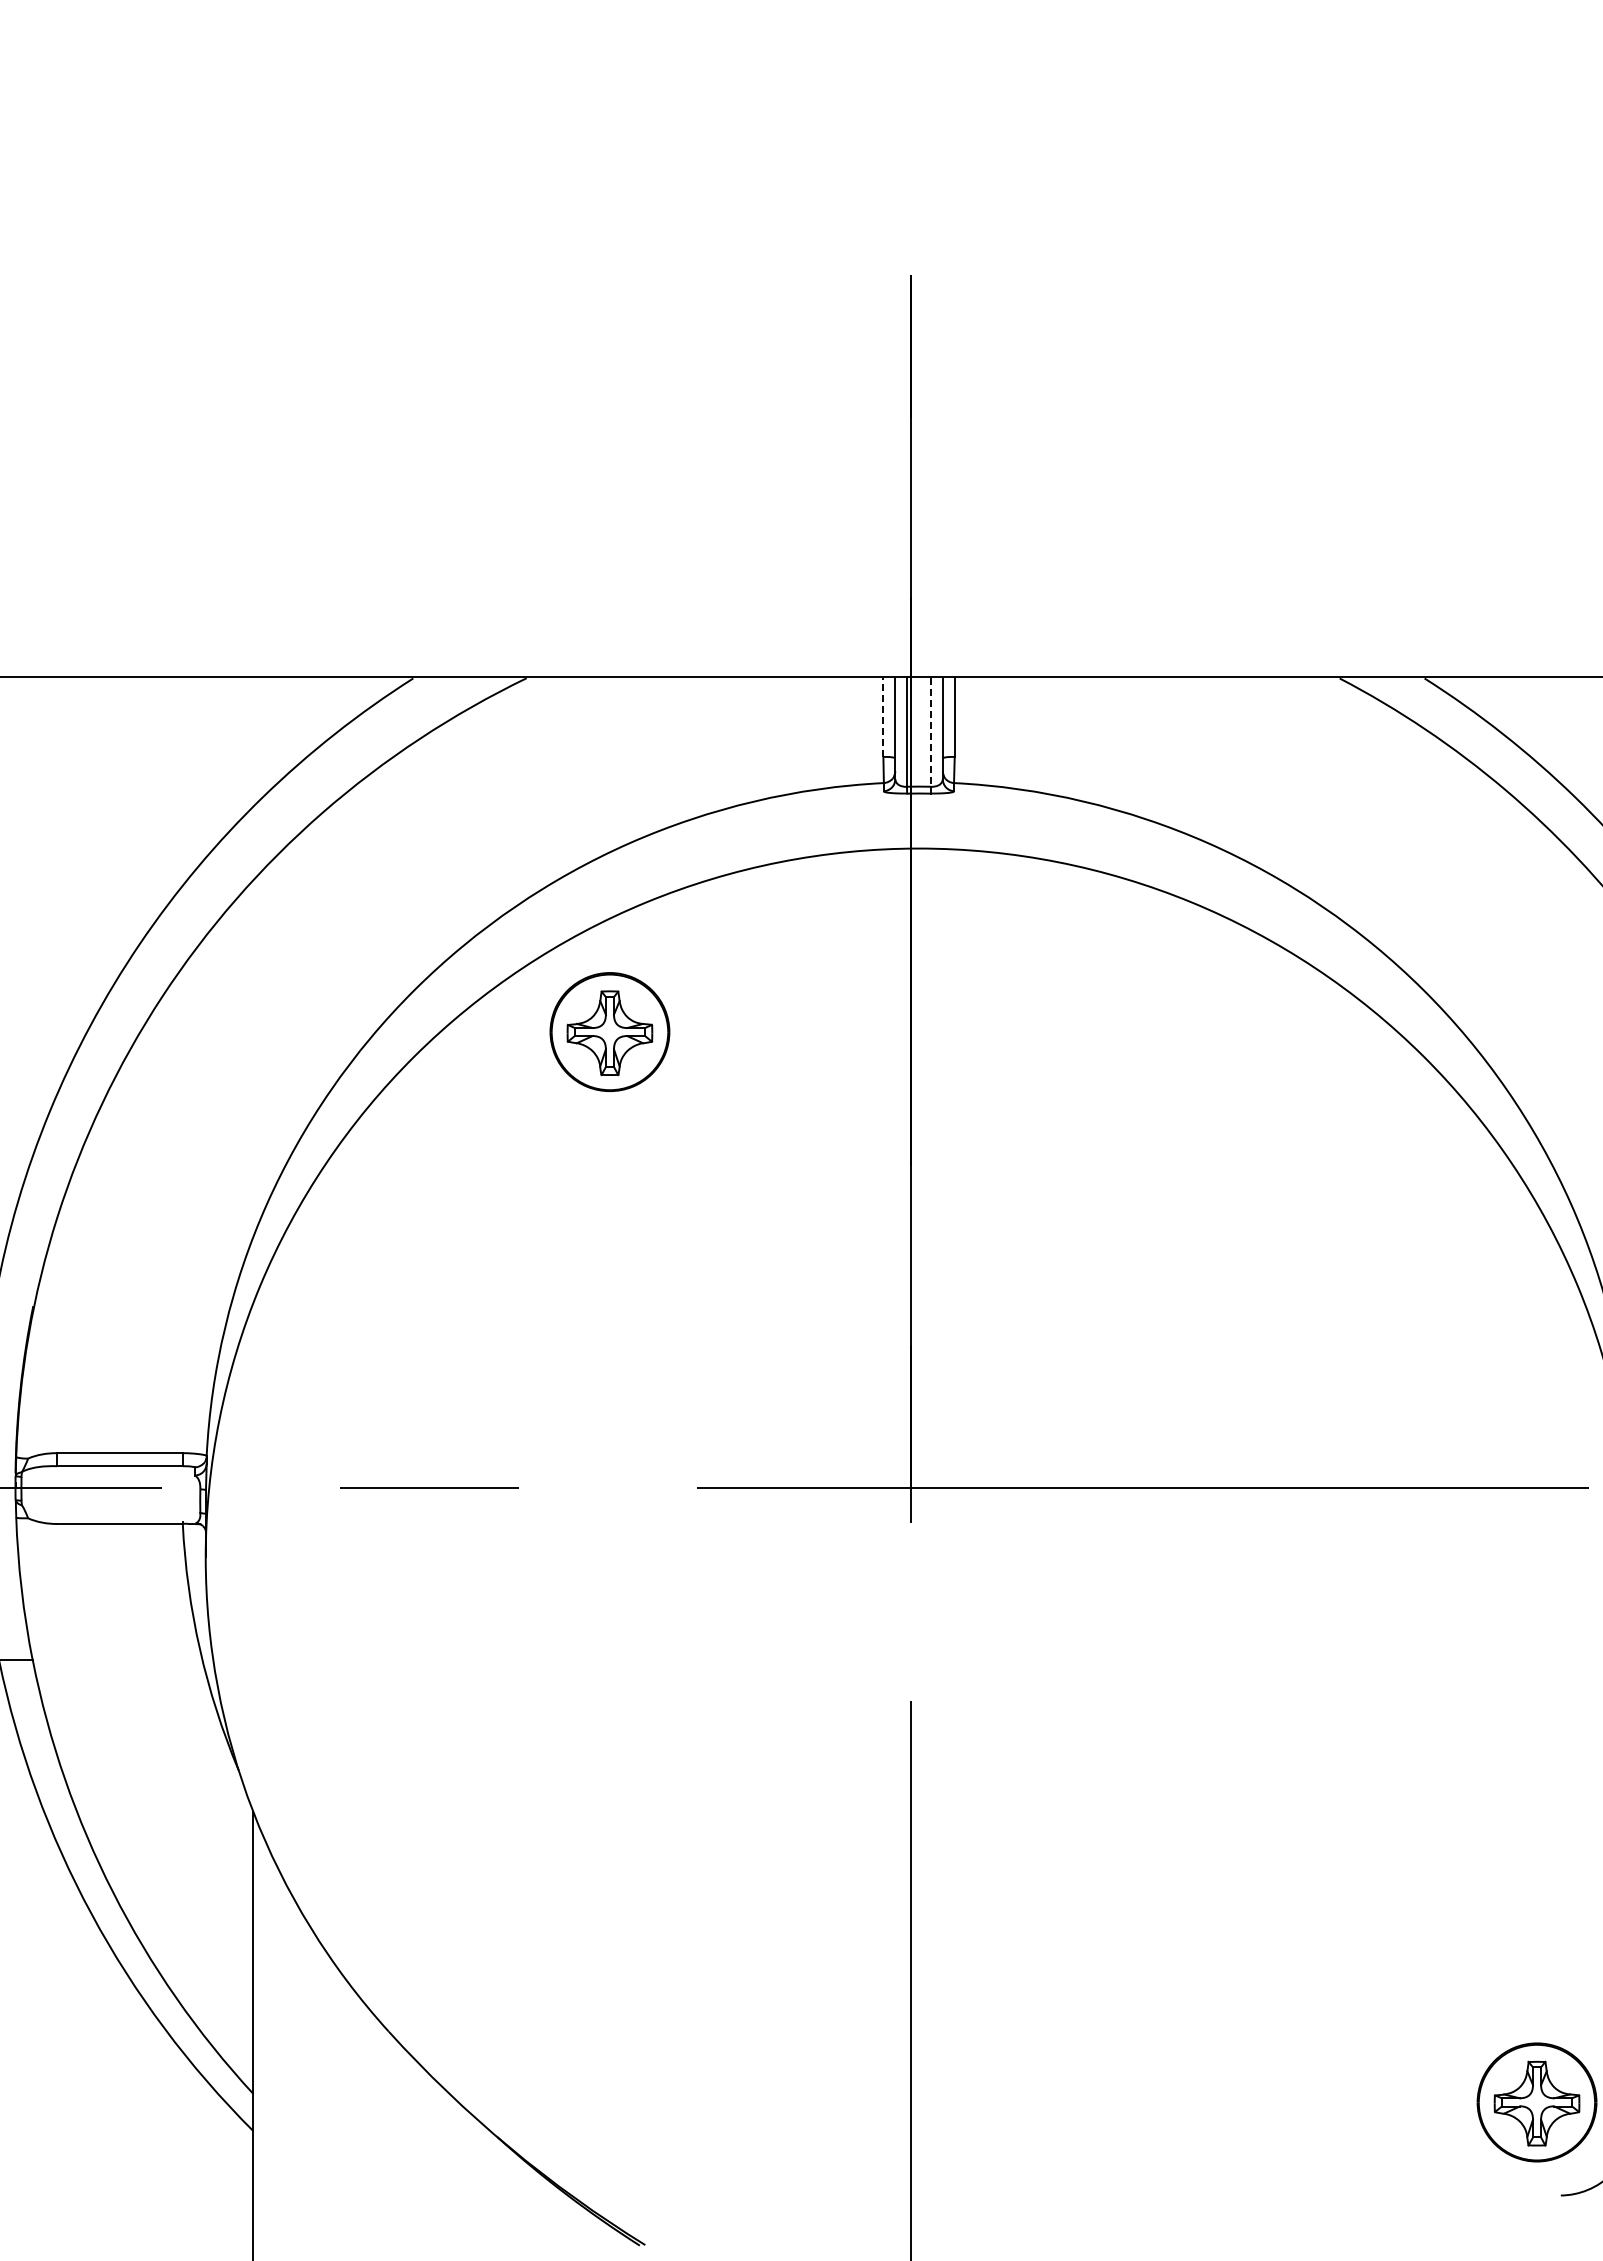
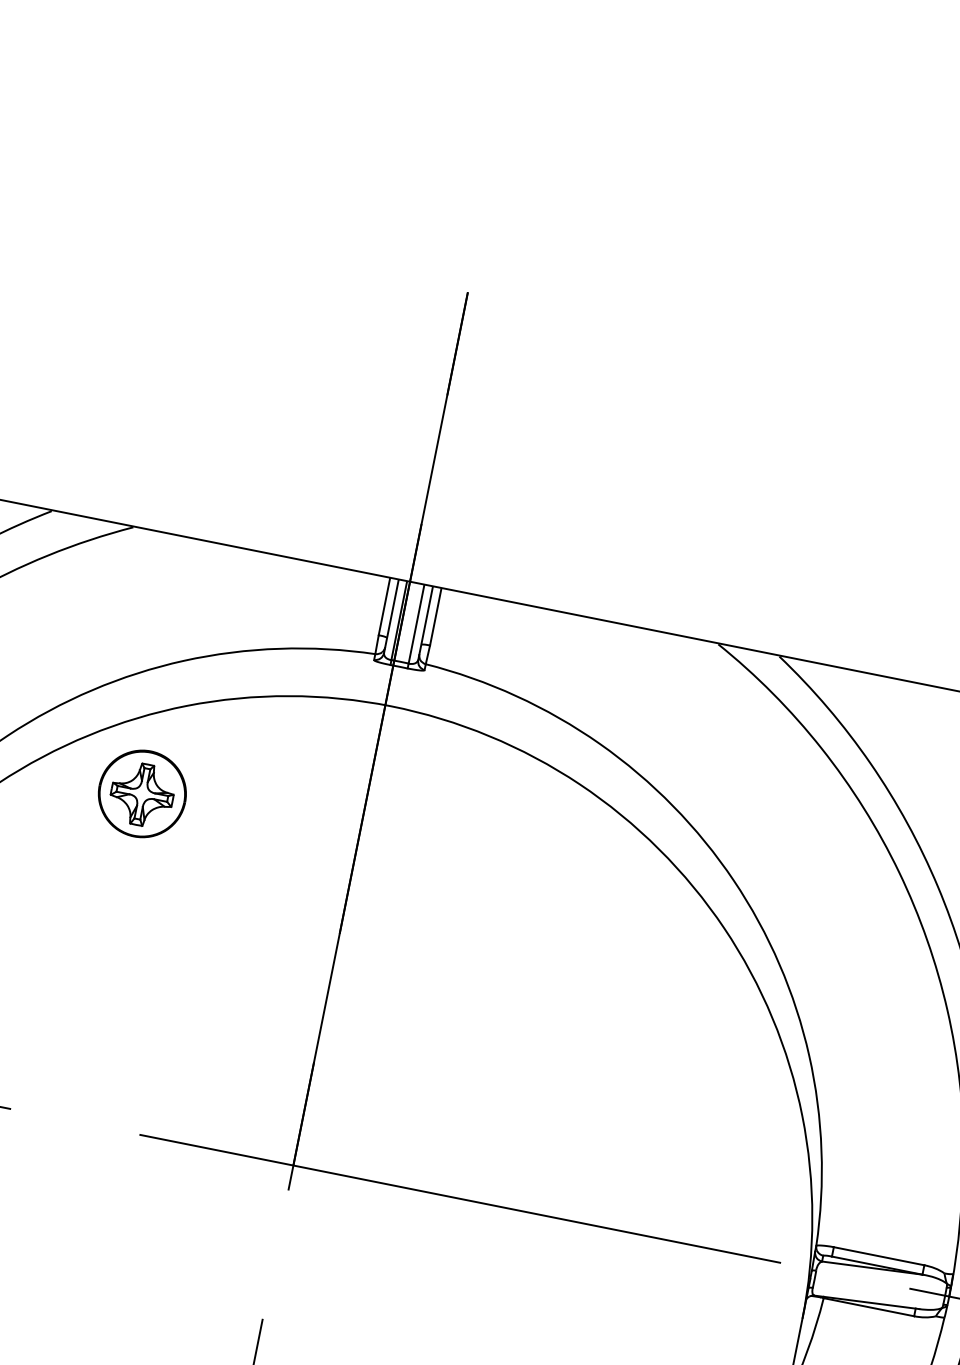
line: (883, 717) -> (384, 606), dashed -> solid
line: (930, 733) -> (415, 625), dashed -> solid

